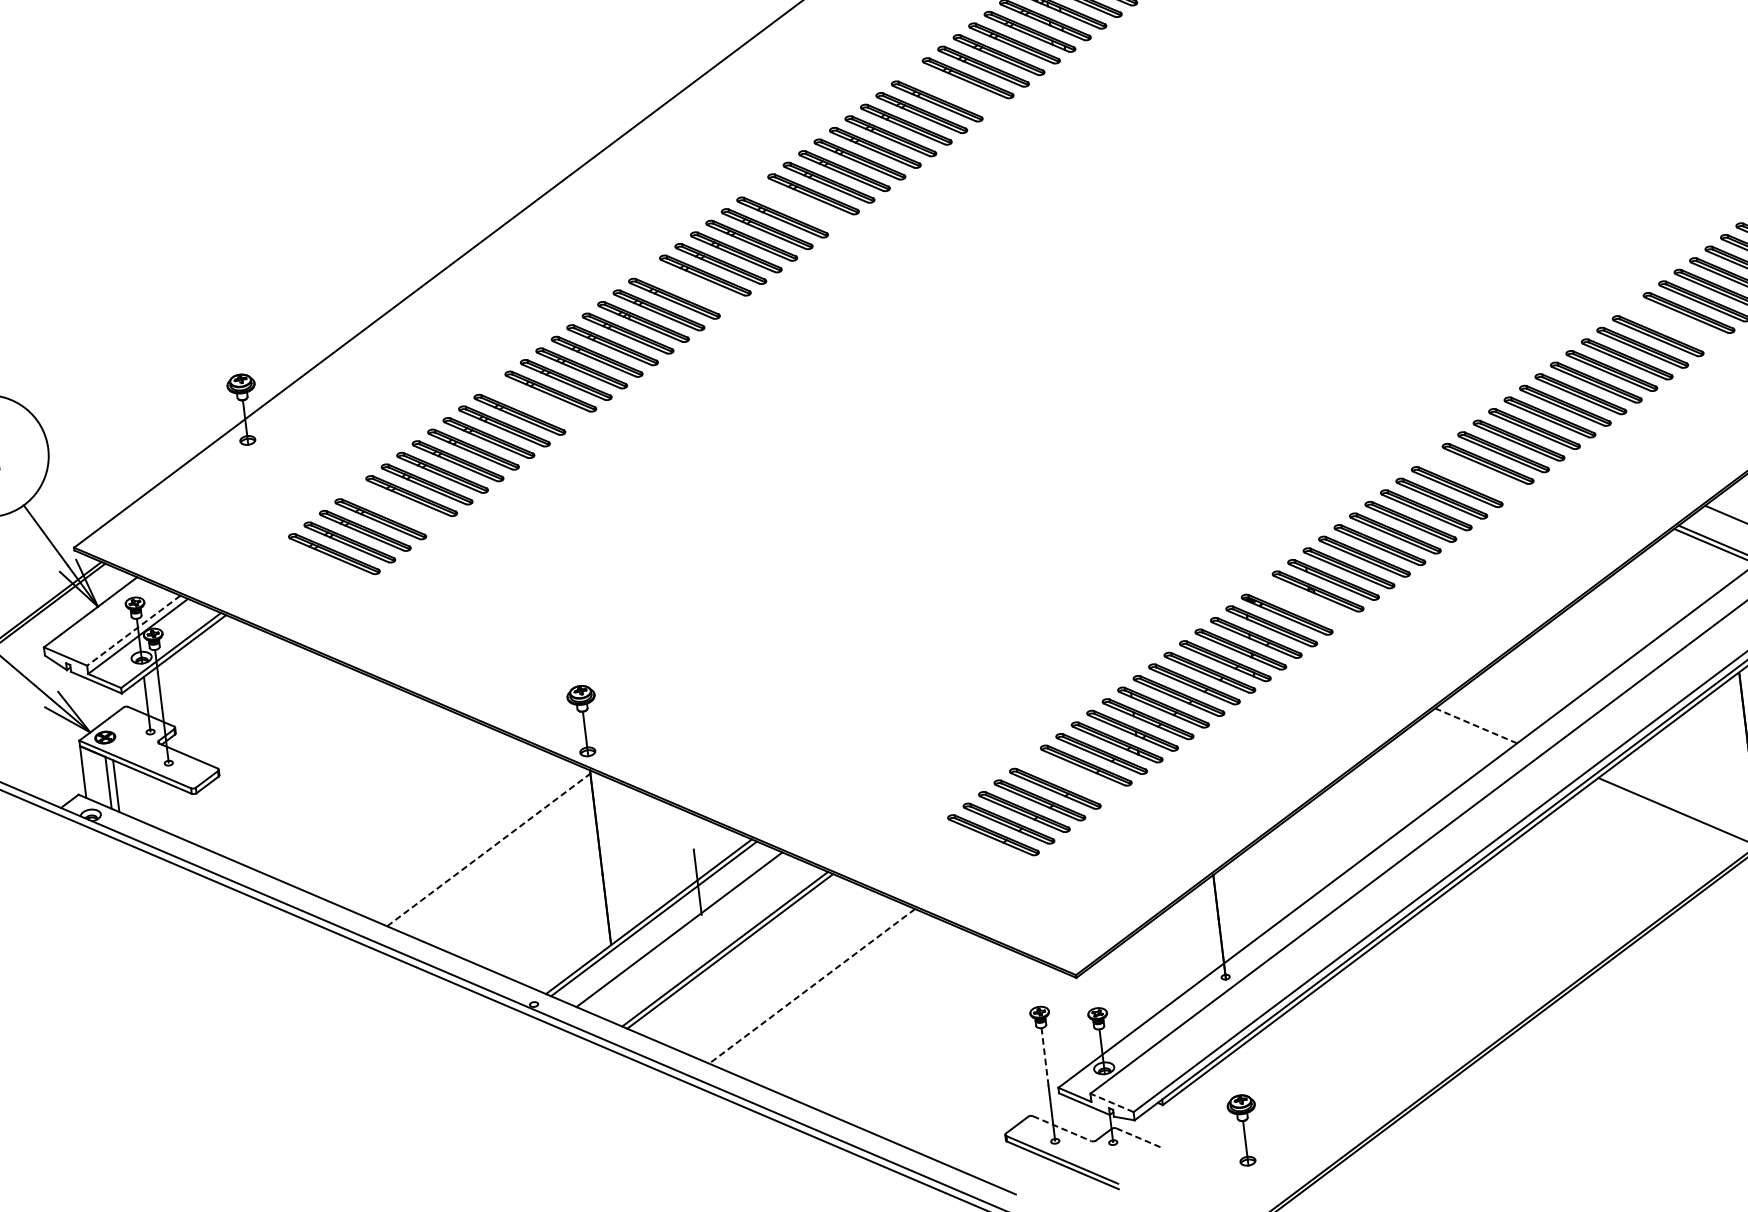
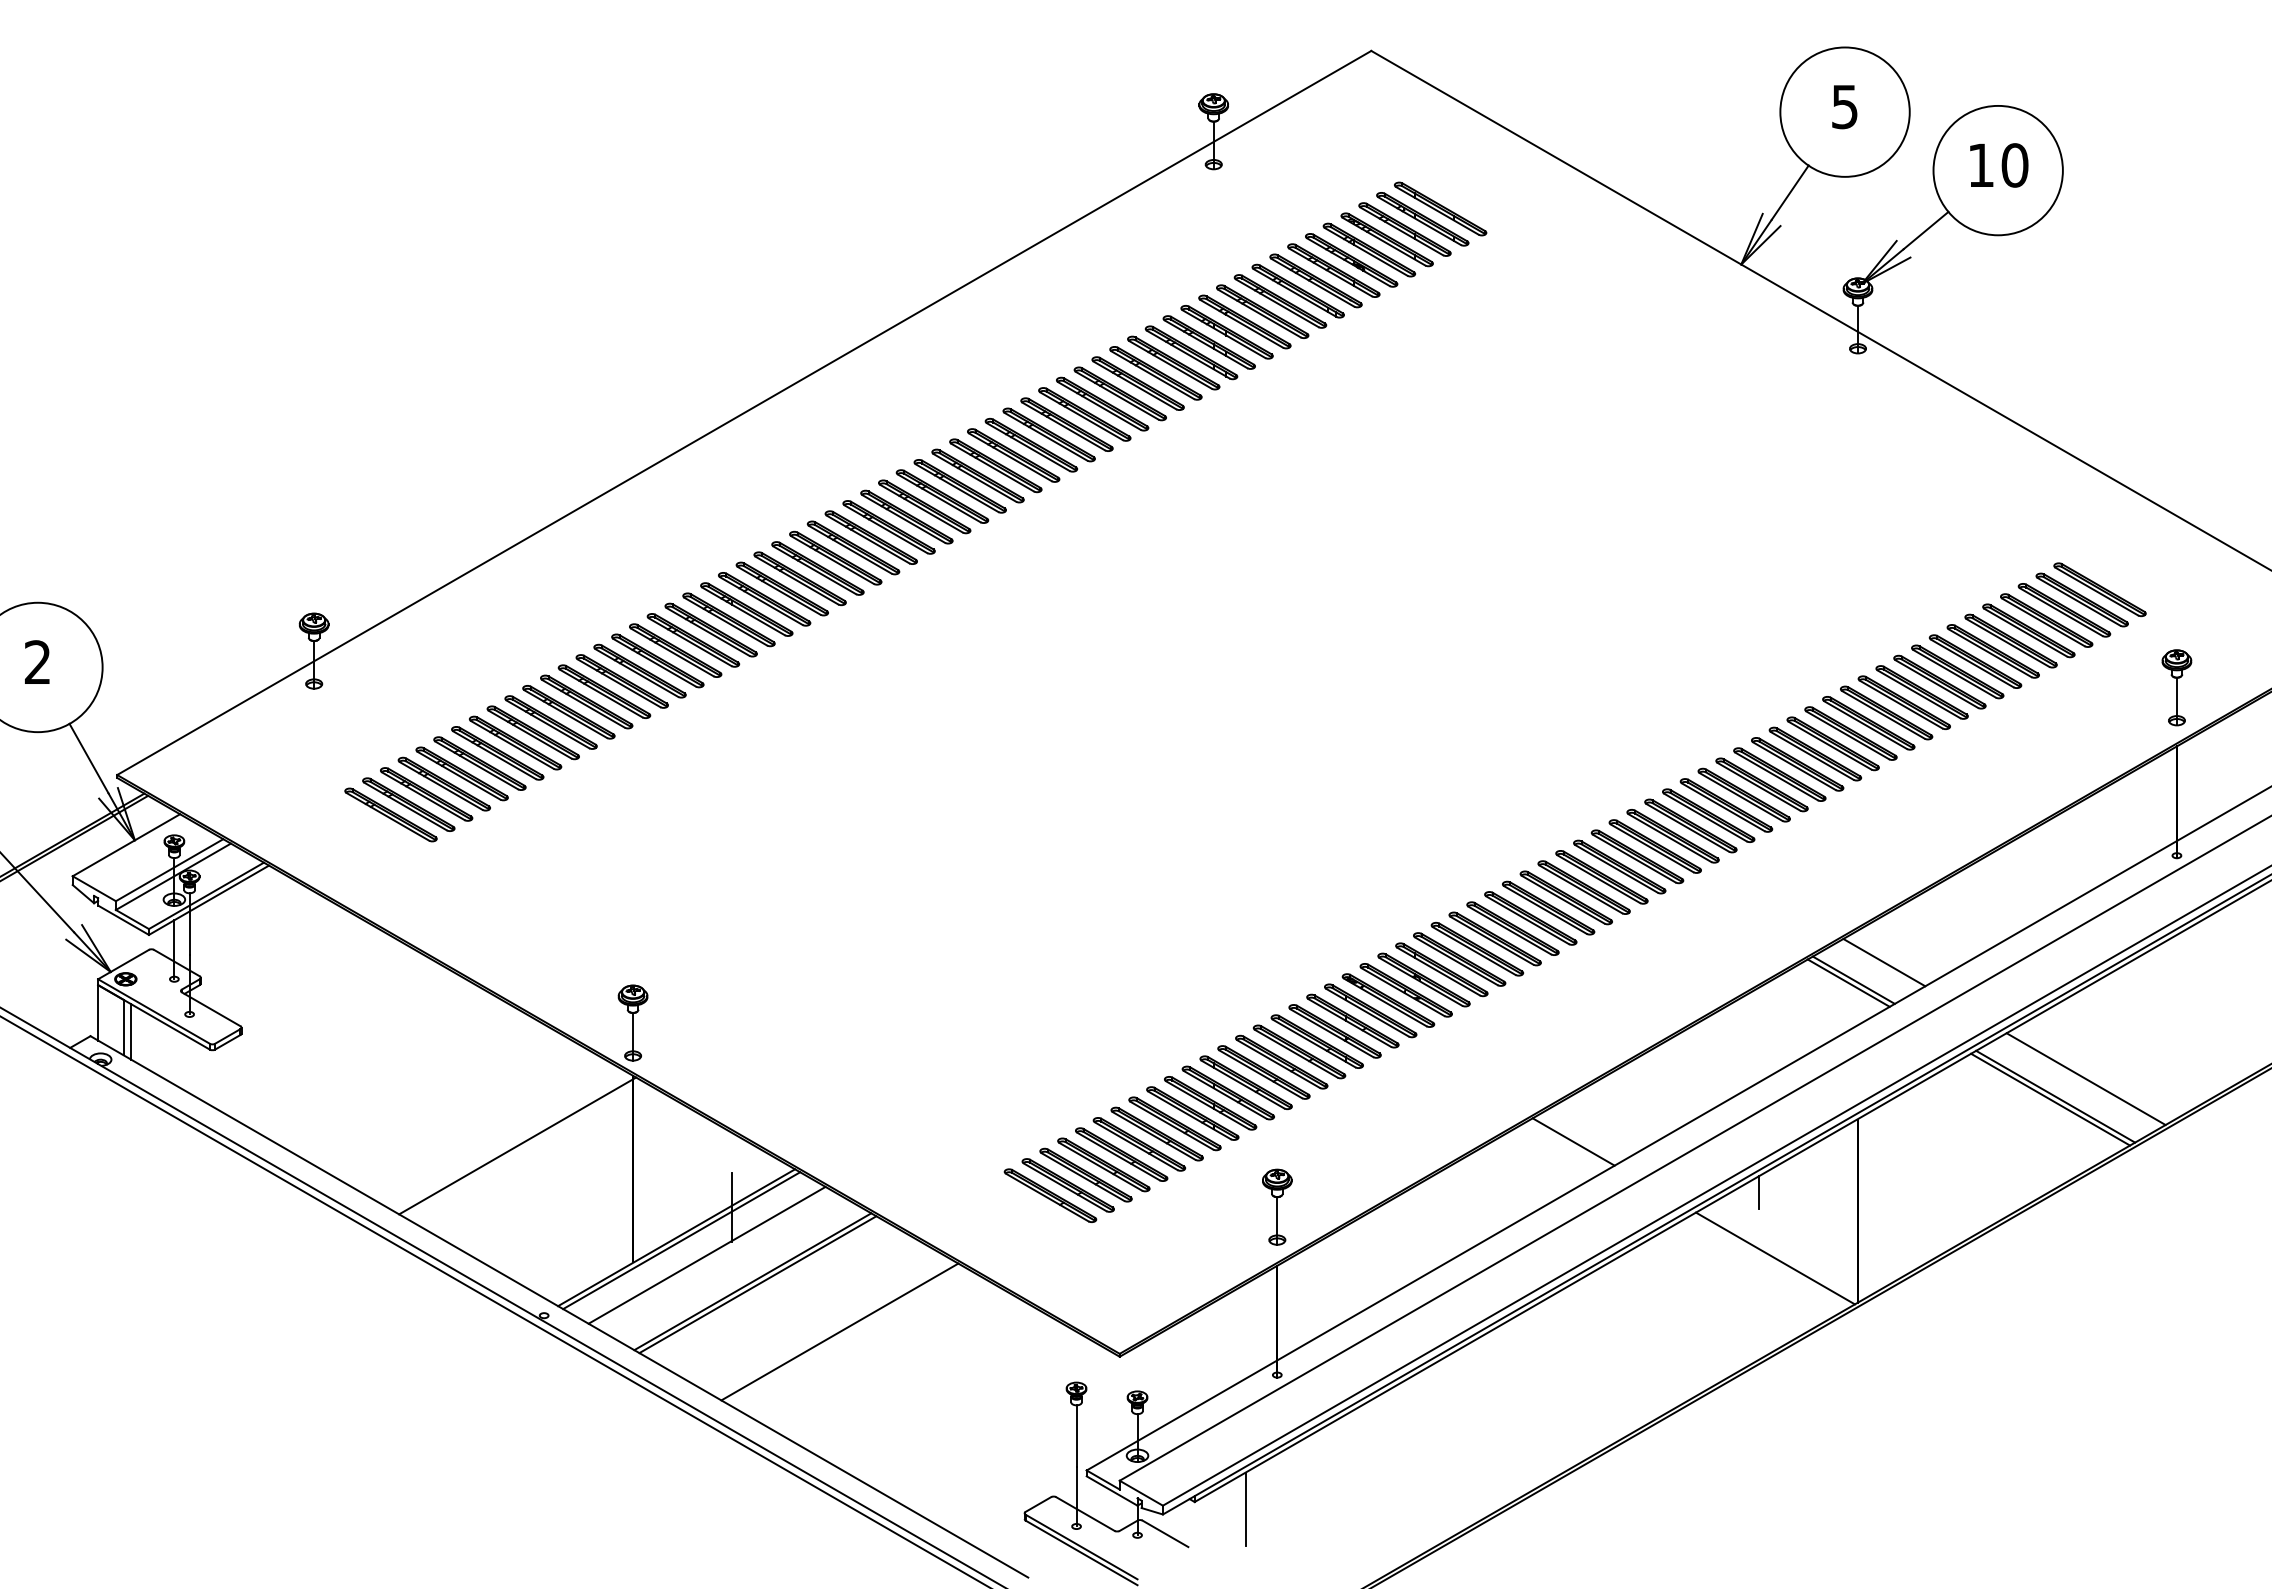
part: (952, 89) -> (1102, 403), added
part: (797, 205) -> (924, 506), added
part: (689, 287) -> (799, 578), added
part: (1672, 324) -> (1832, 743), added
part: (534, 403) -> (621, 681), added
part: (1472, 475) -> (1601, 877), added
part: (395, 507) -> (461, 773), added
part: (1301, 603) -> (1405, 990), added
line: (133, 631) -> (169, 870), dashed -> solid
line: (1475, 725) -> (1573, 1141), dashed -> solid
line: (1654, 752) -> (1758, 1192), added
part: (1070, 777) -> (1139, 1144), added
line: (489, 848) -> (517, 1145), dashed -> solid
line: (811, 986) -> (839, 1332), dashed -> solid
line: (1045, 1057) -> (1076, 1436), dashed -> solid
line: (1112, 1103) -> (1141, 1493), dashed -> solid
line: (1211, 1106) -> (1245, 1509), added
line: (1062, 1129) -> (1085, 1514), dashed -> solid
part: (1244, 1129) -> (1277, 1206), moved
line: (1139, 1138) -> (1165, 1534), dashed -> solid

